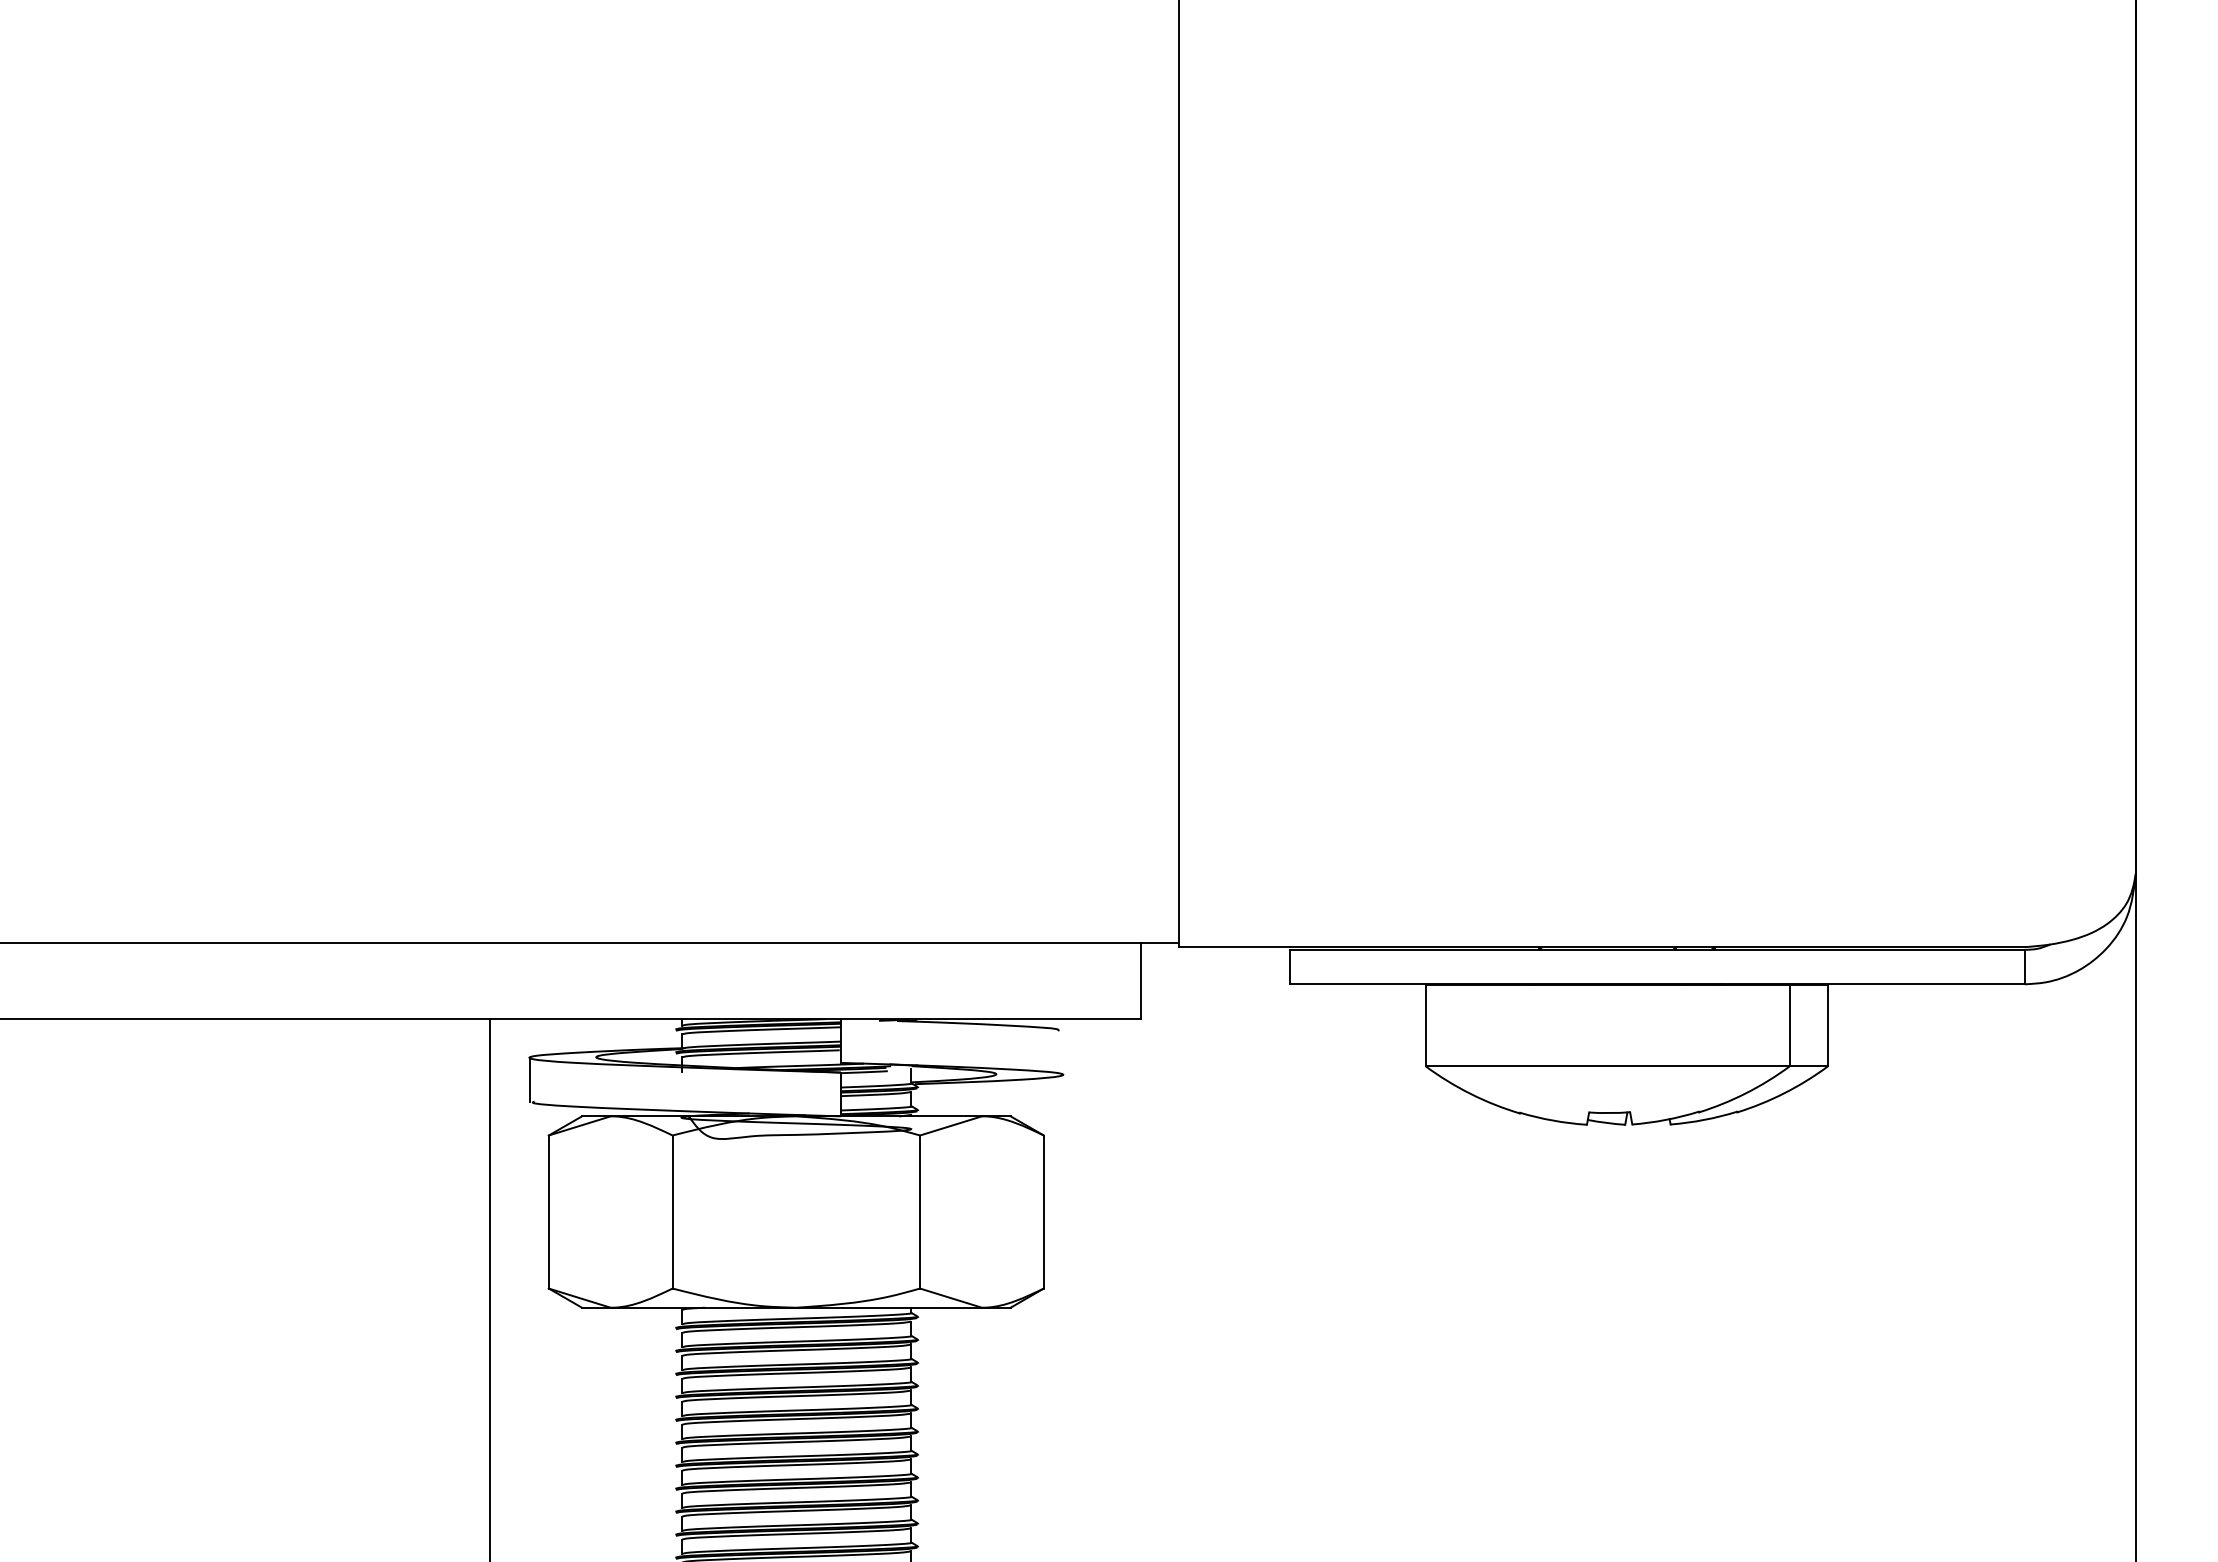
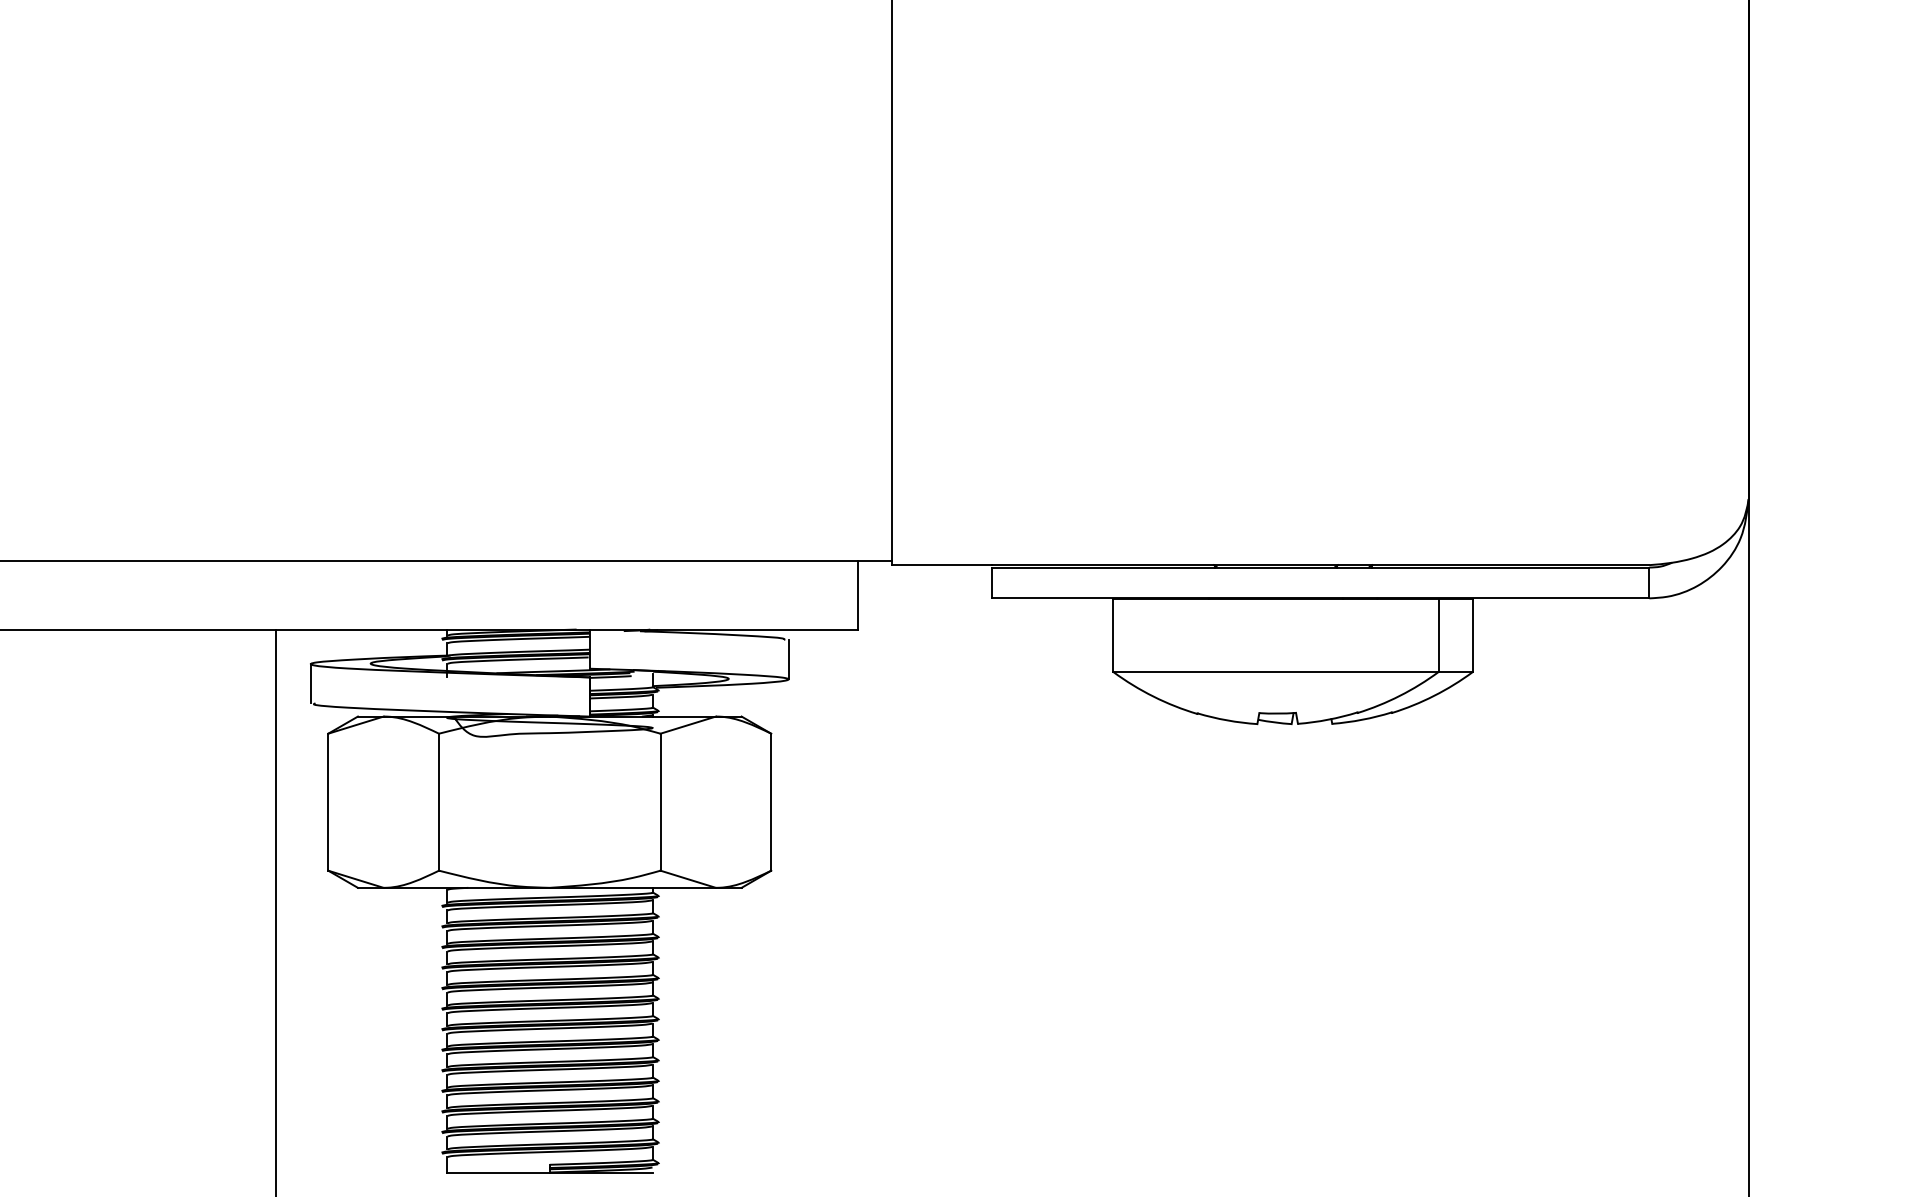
line: (1063, 1052) -> (788, 659), added

